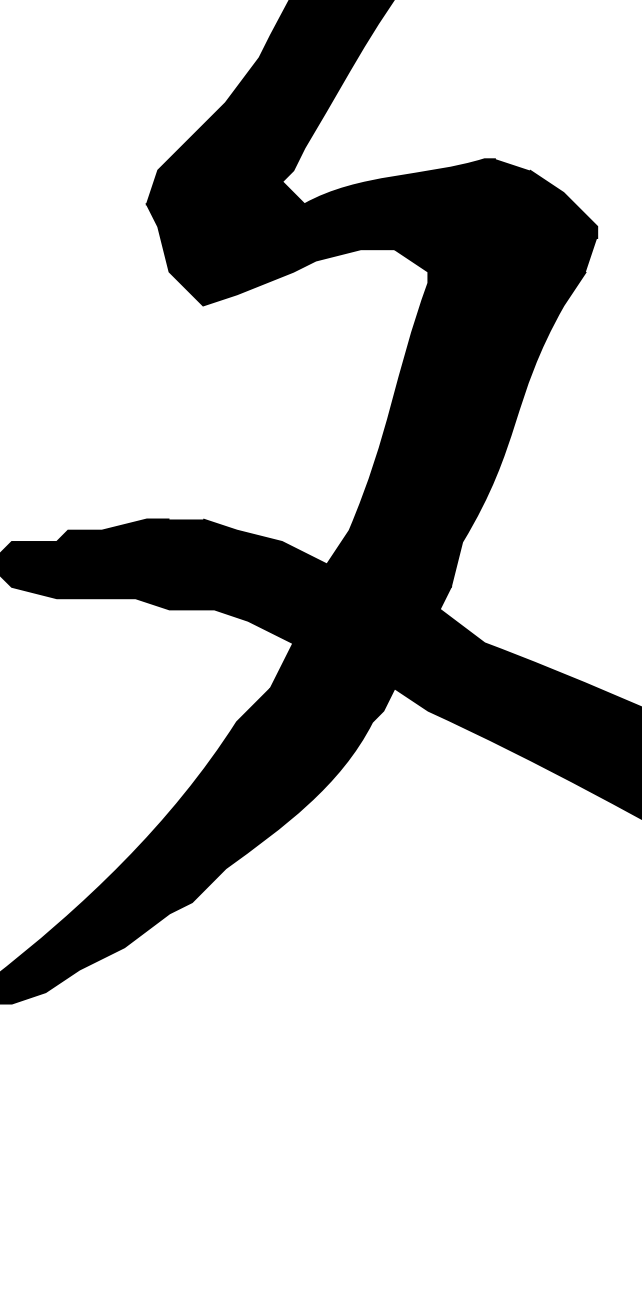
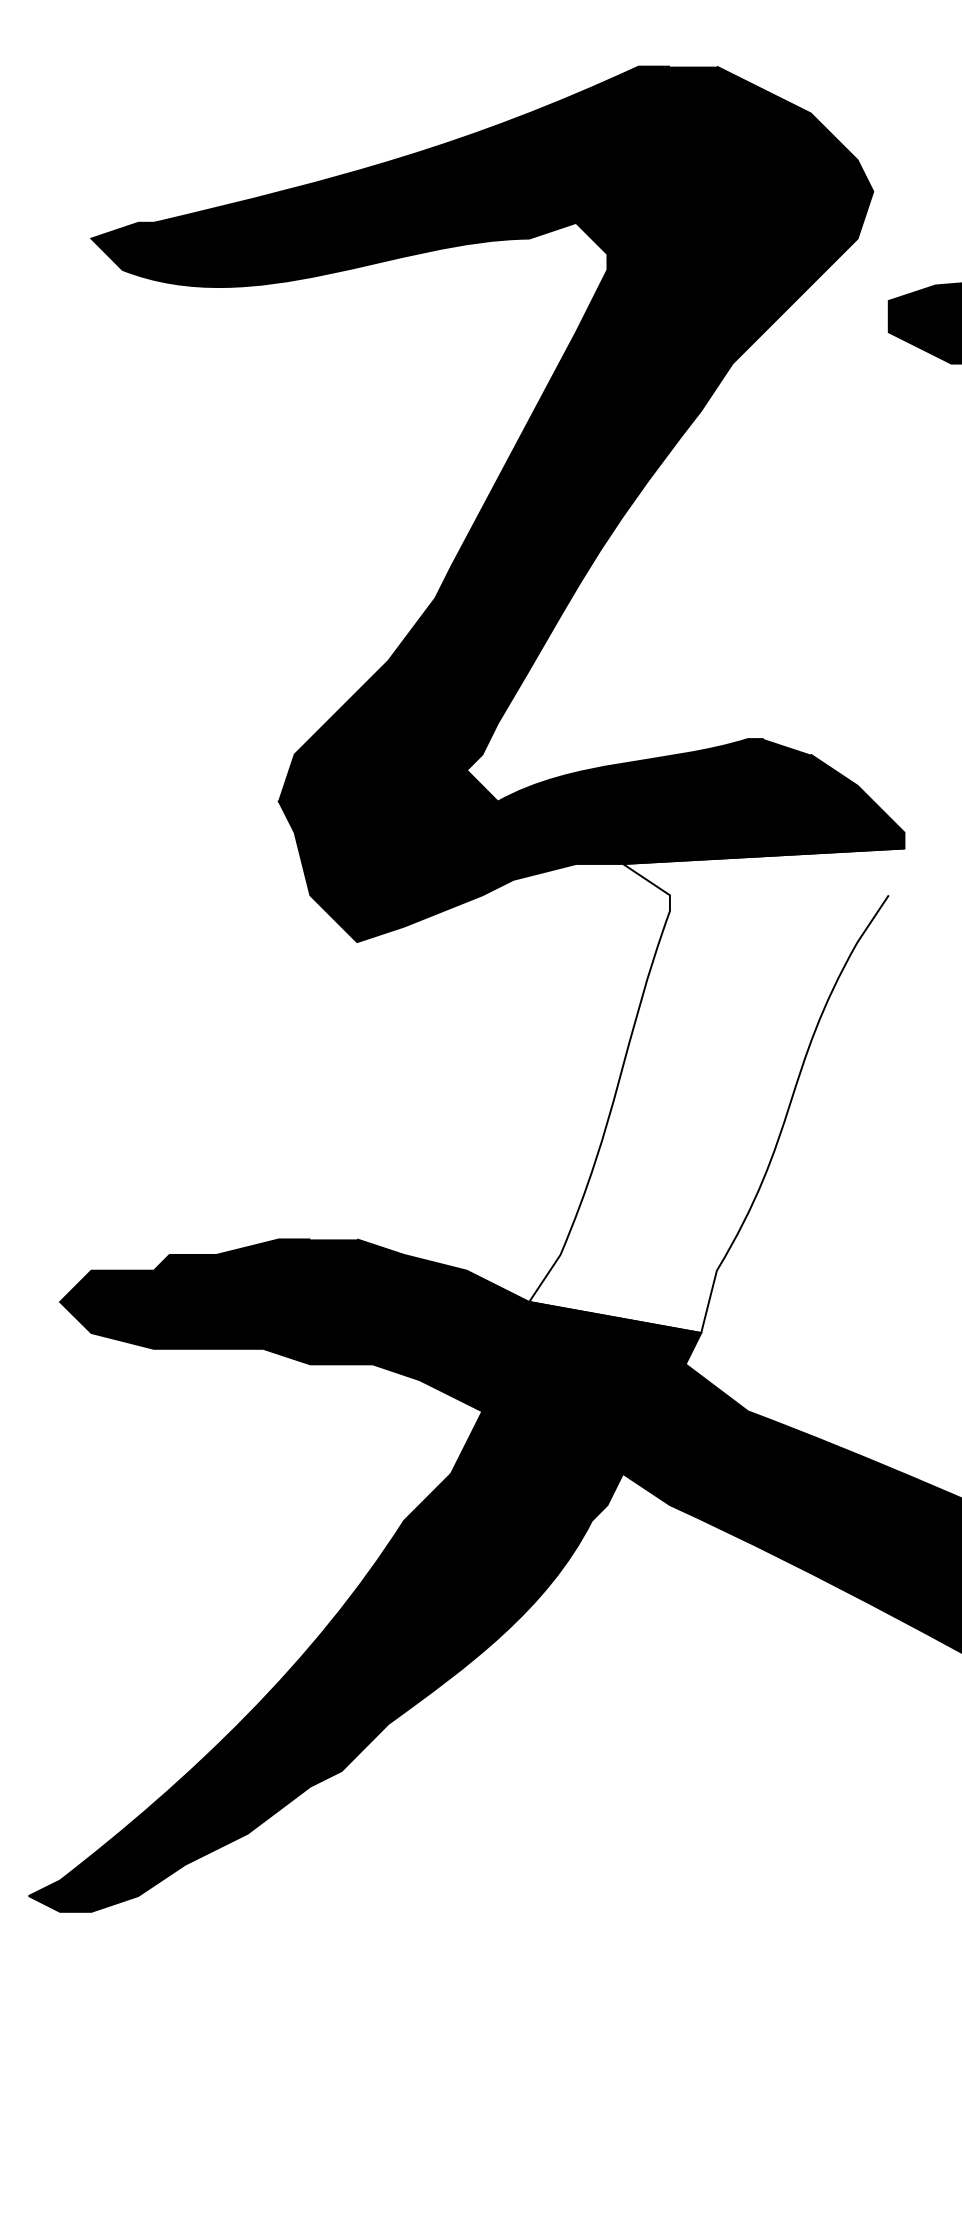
fill: (461, 412) -> (716, 1090), removed

